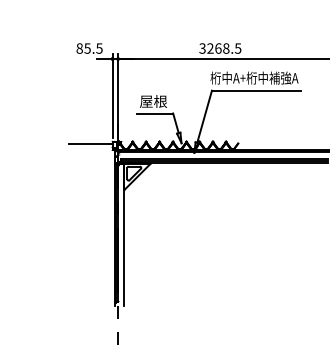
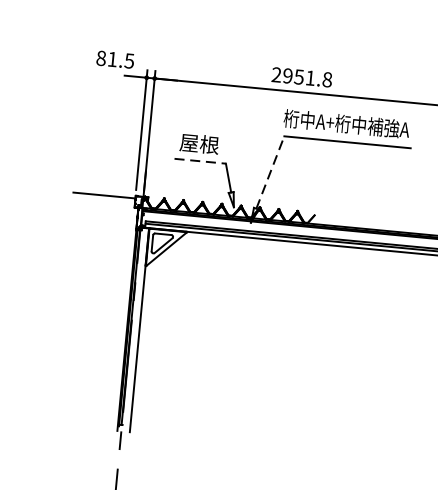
text: (87, 48) -> (112, 59), 85.5 -> 81.5
text: (220, 48) -> (302, 77), 3268.5 -> 2951.8
line: (155, 113) -> (200, 161), solid -> dashed
line: (204, 116) -> (270, 172), solid -> dashed

